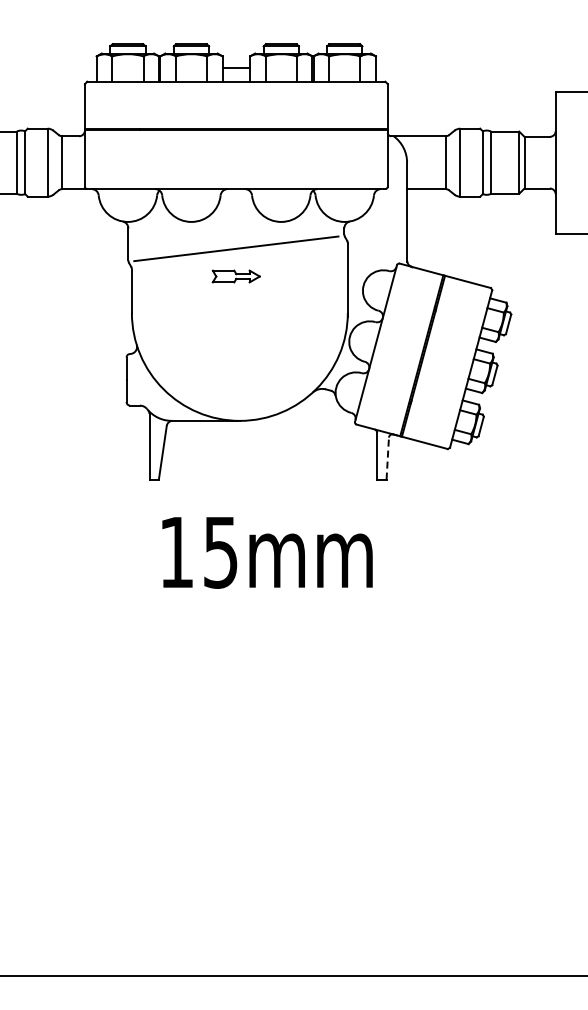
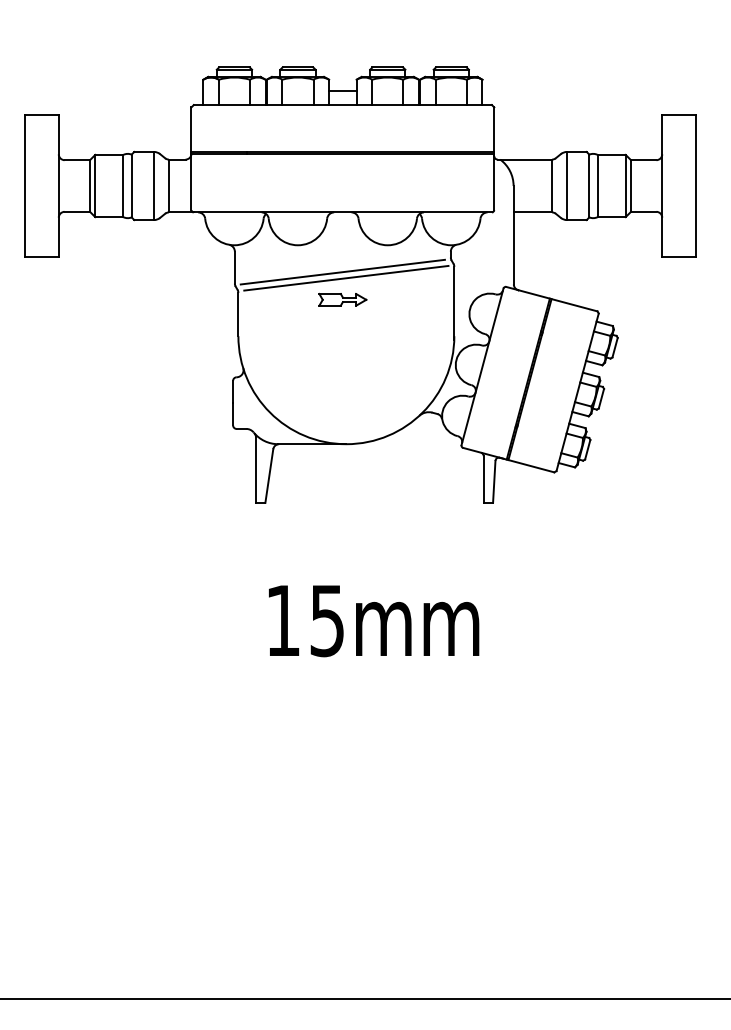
line: (240, 254) -> (346, 277), added
line: (388, 458) -> (494, 481), dashed -> solid
text: (268, 553) -> (374, 621), moved

